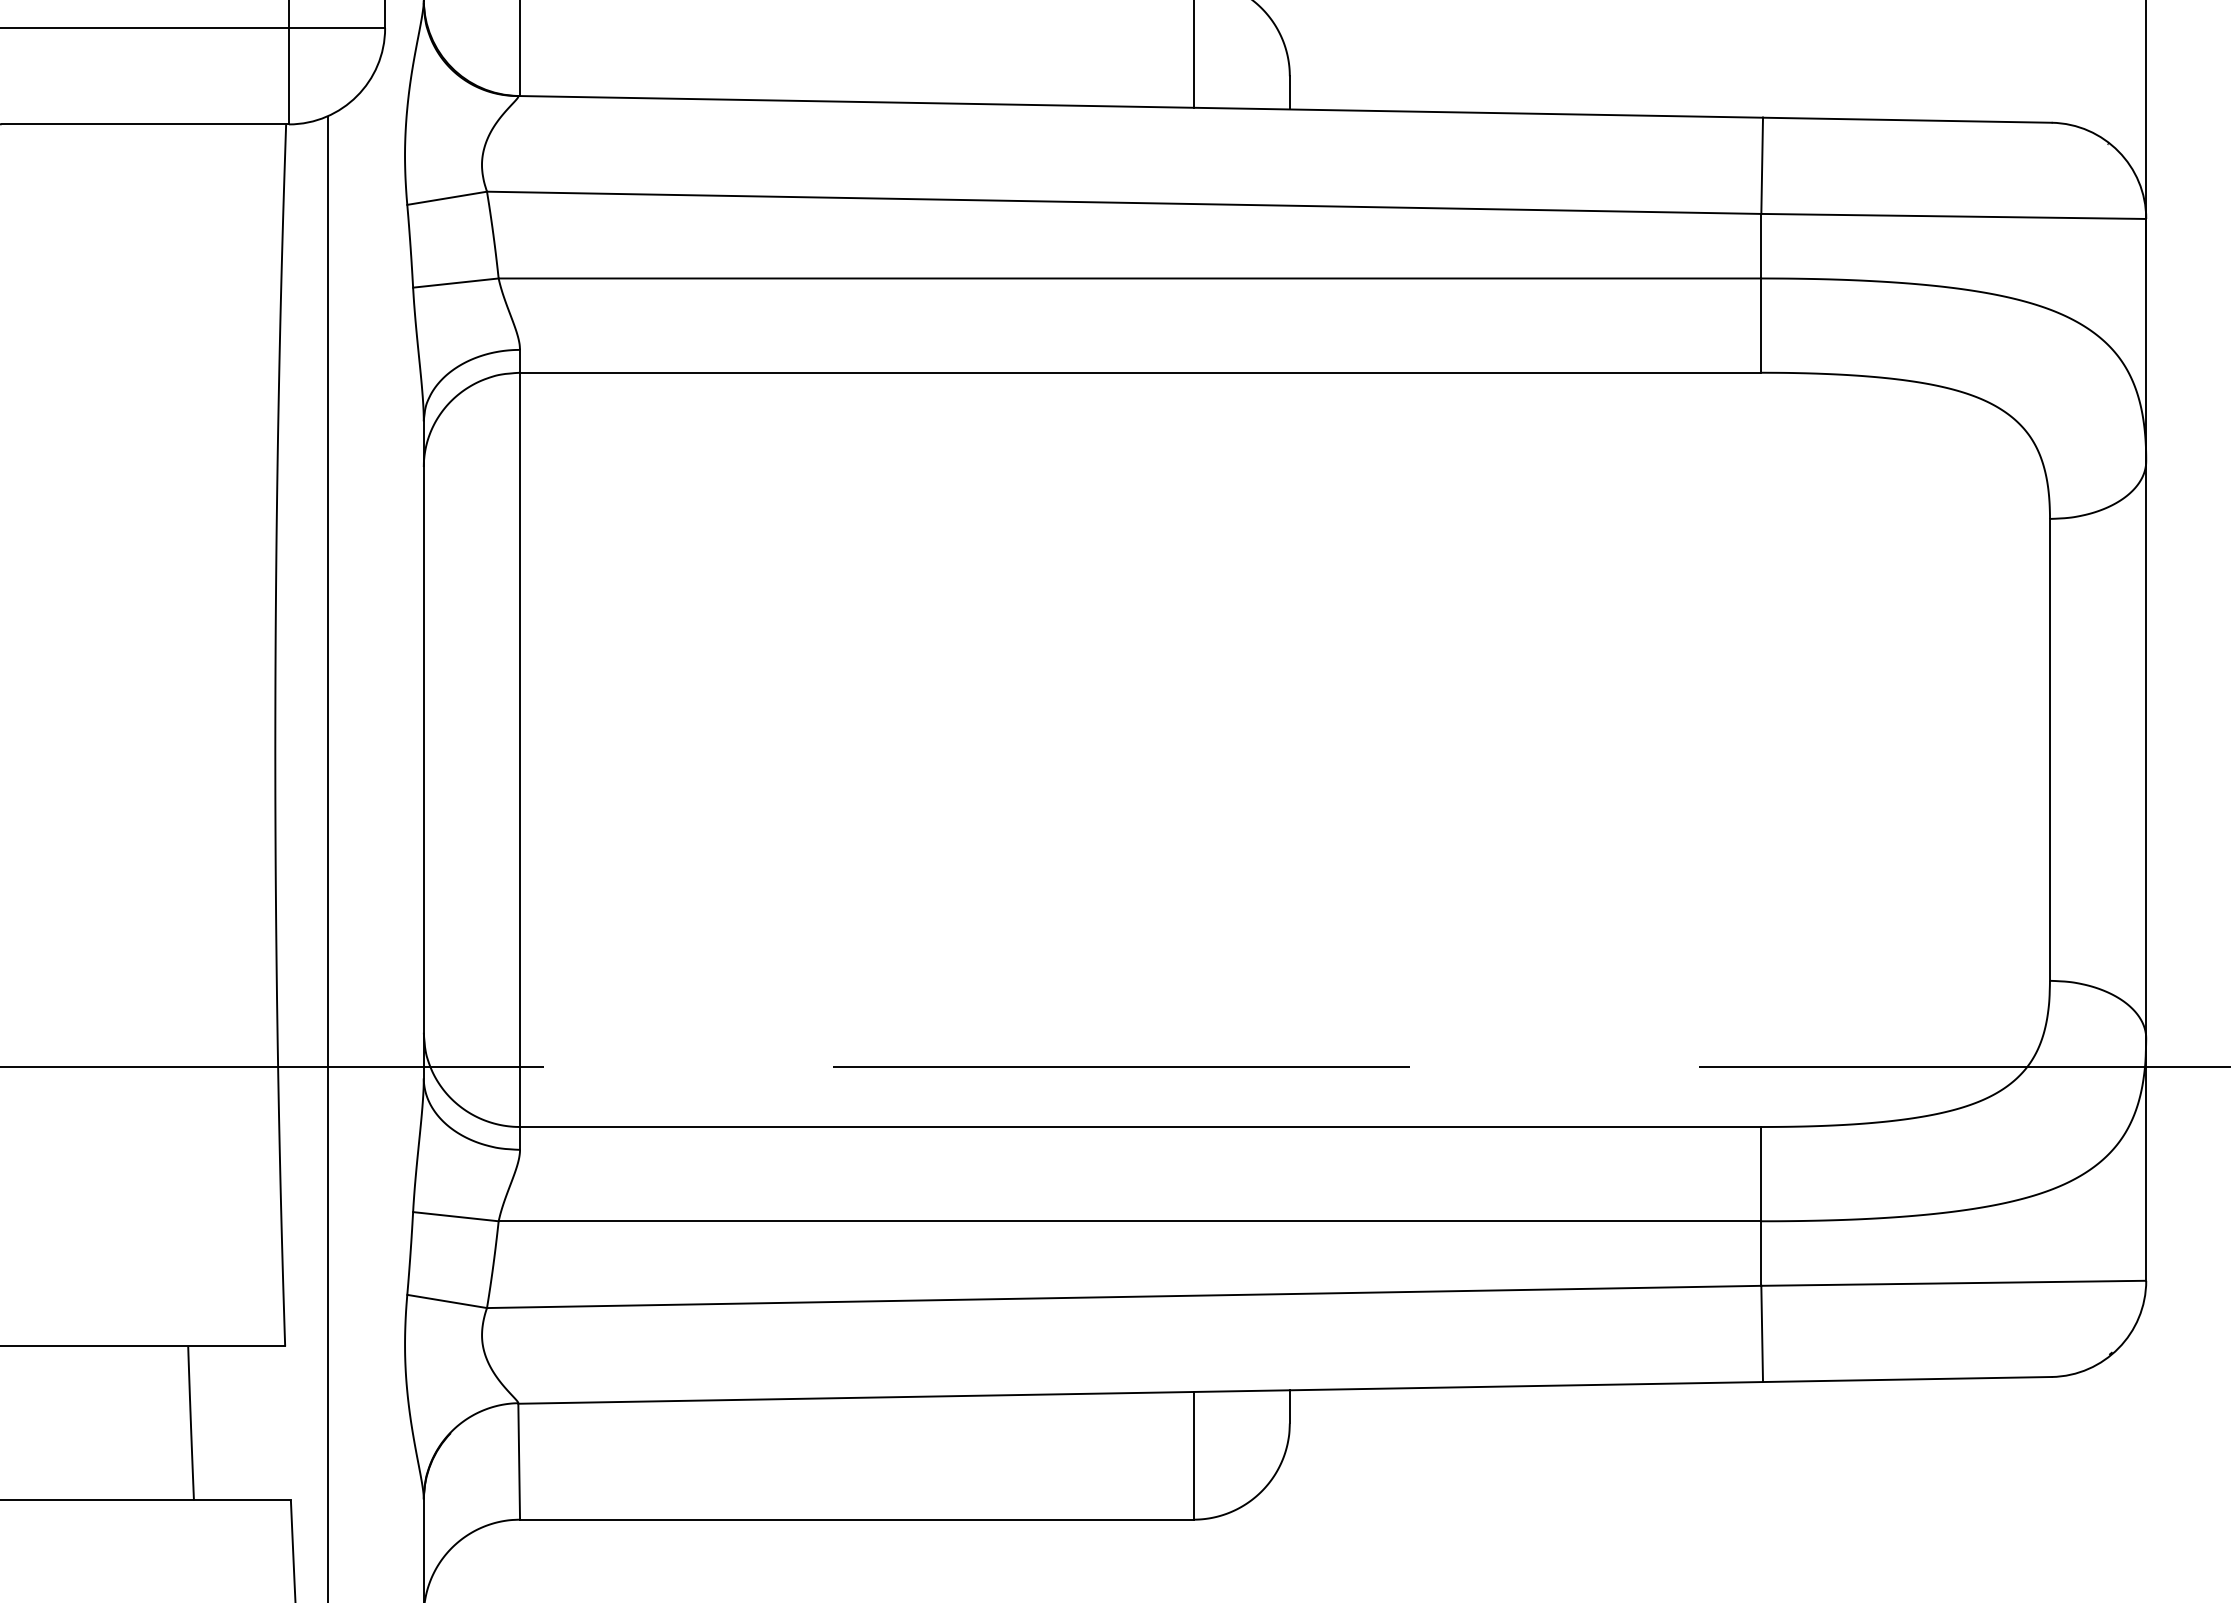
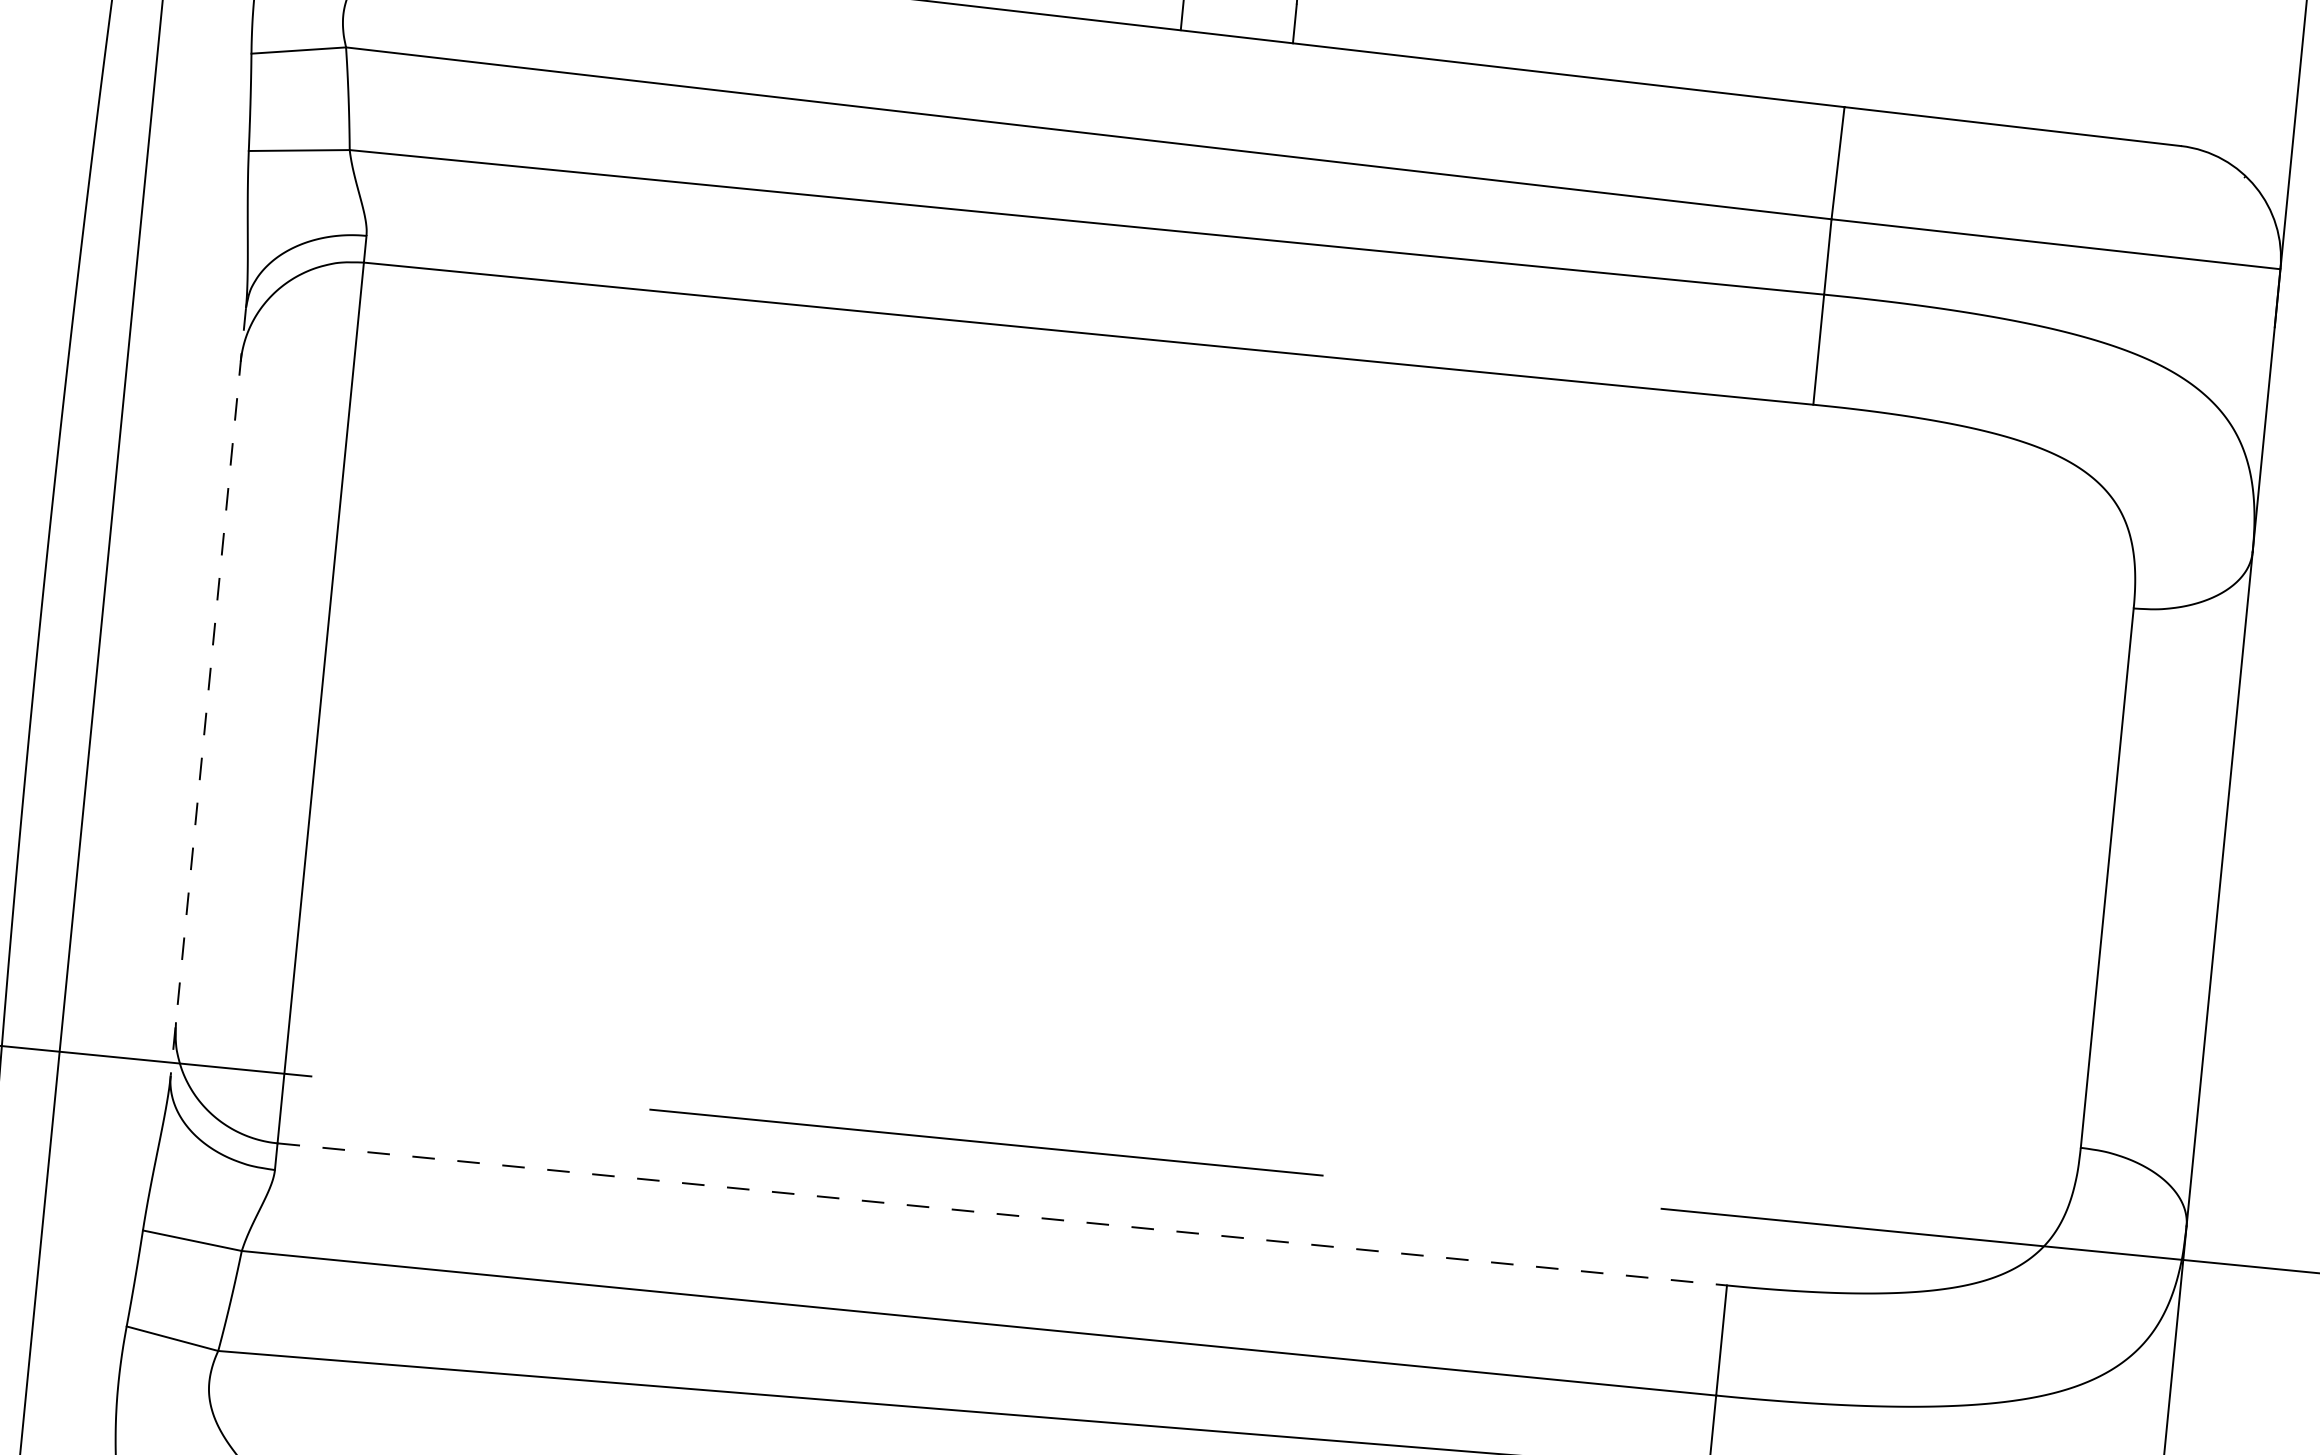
line: (423, 749) -> (208, 691), solid -> dashed
line: (1140, 1127) -> (1002, 1214), solid -> dashed

